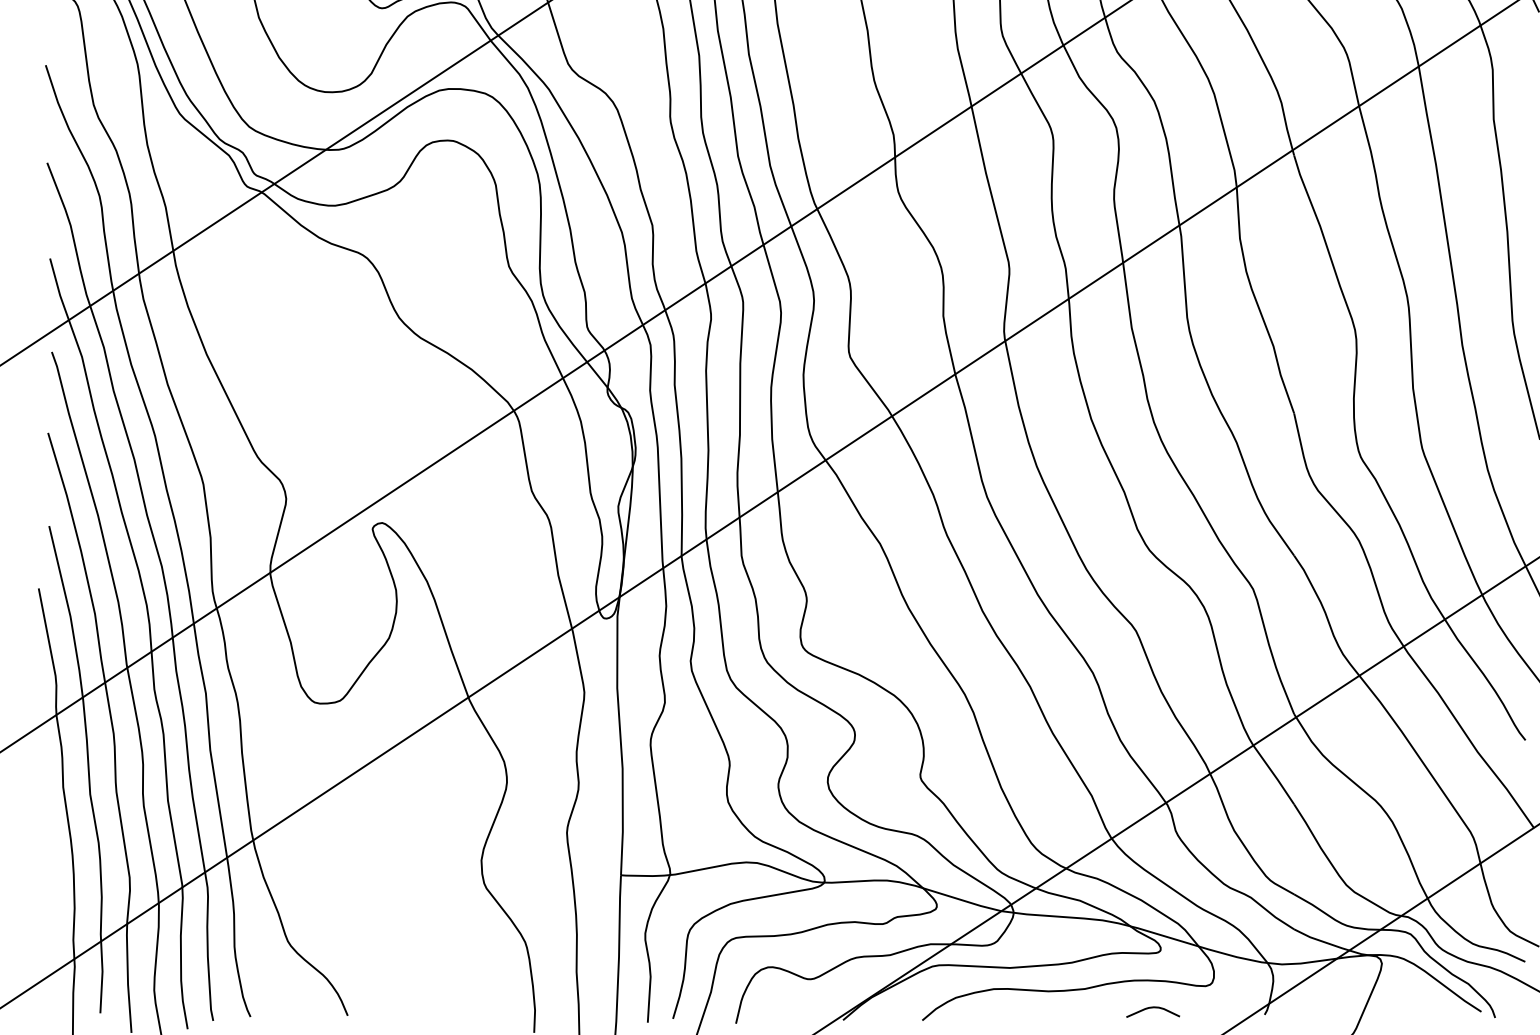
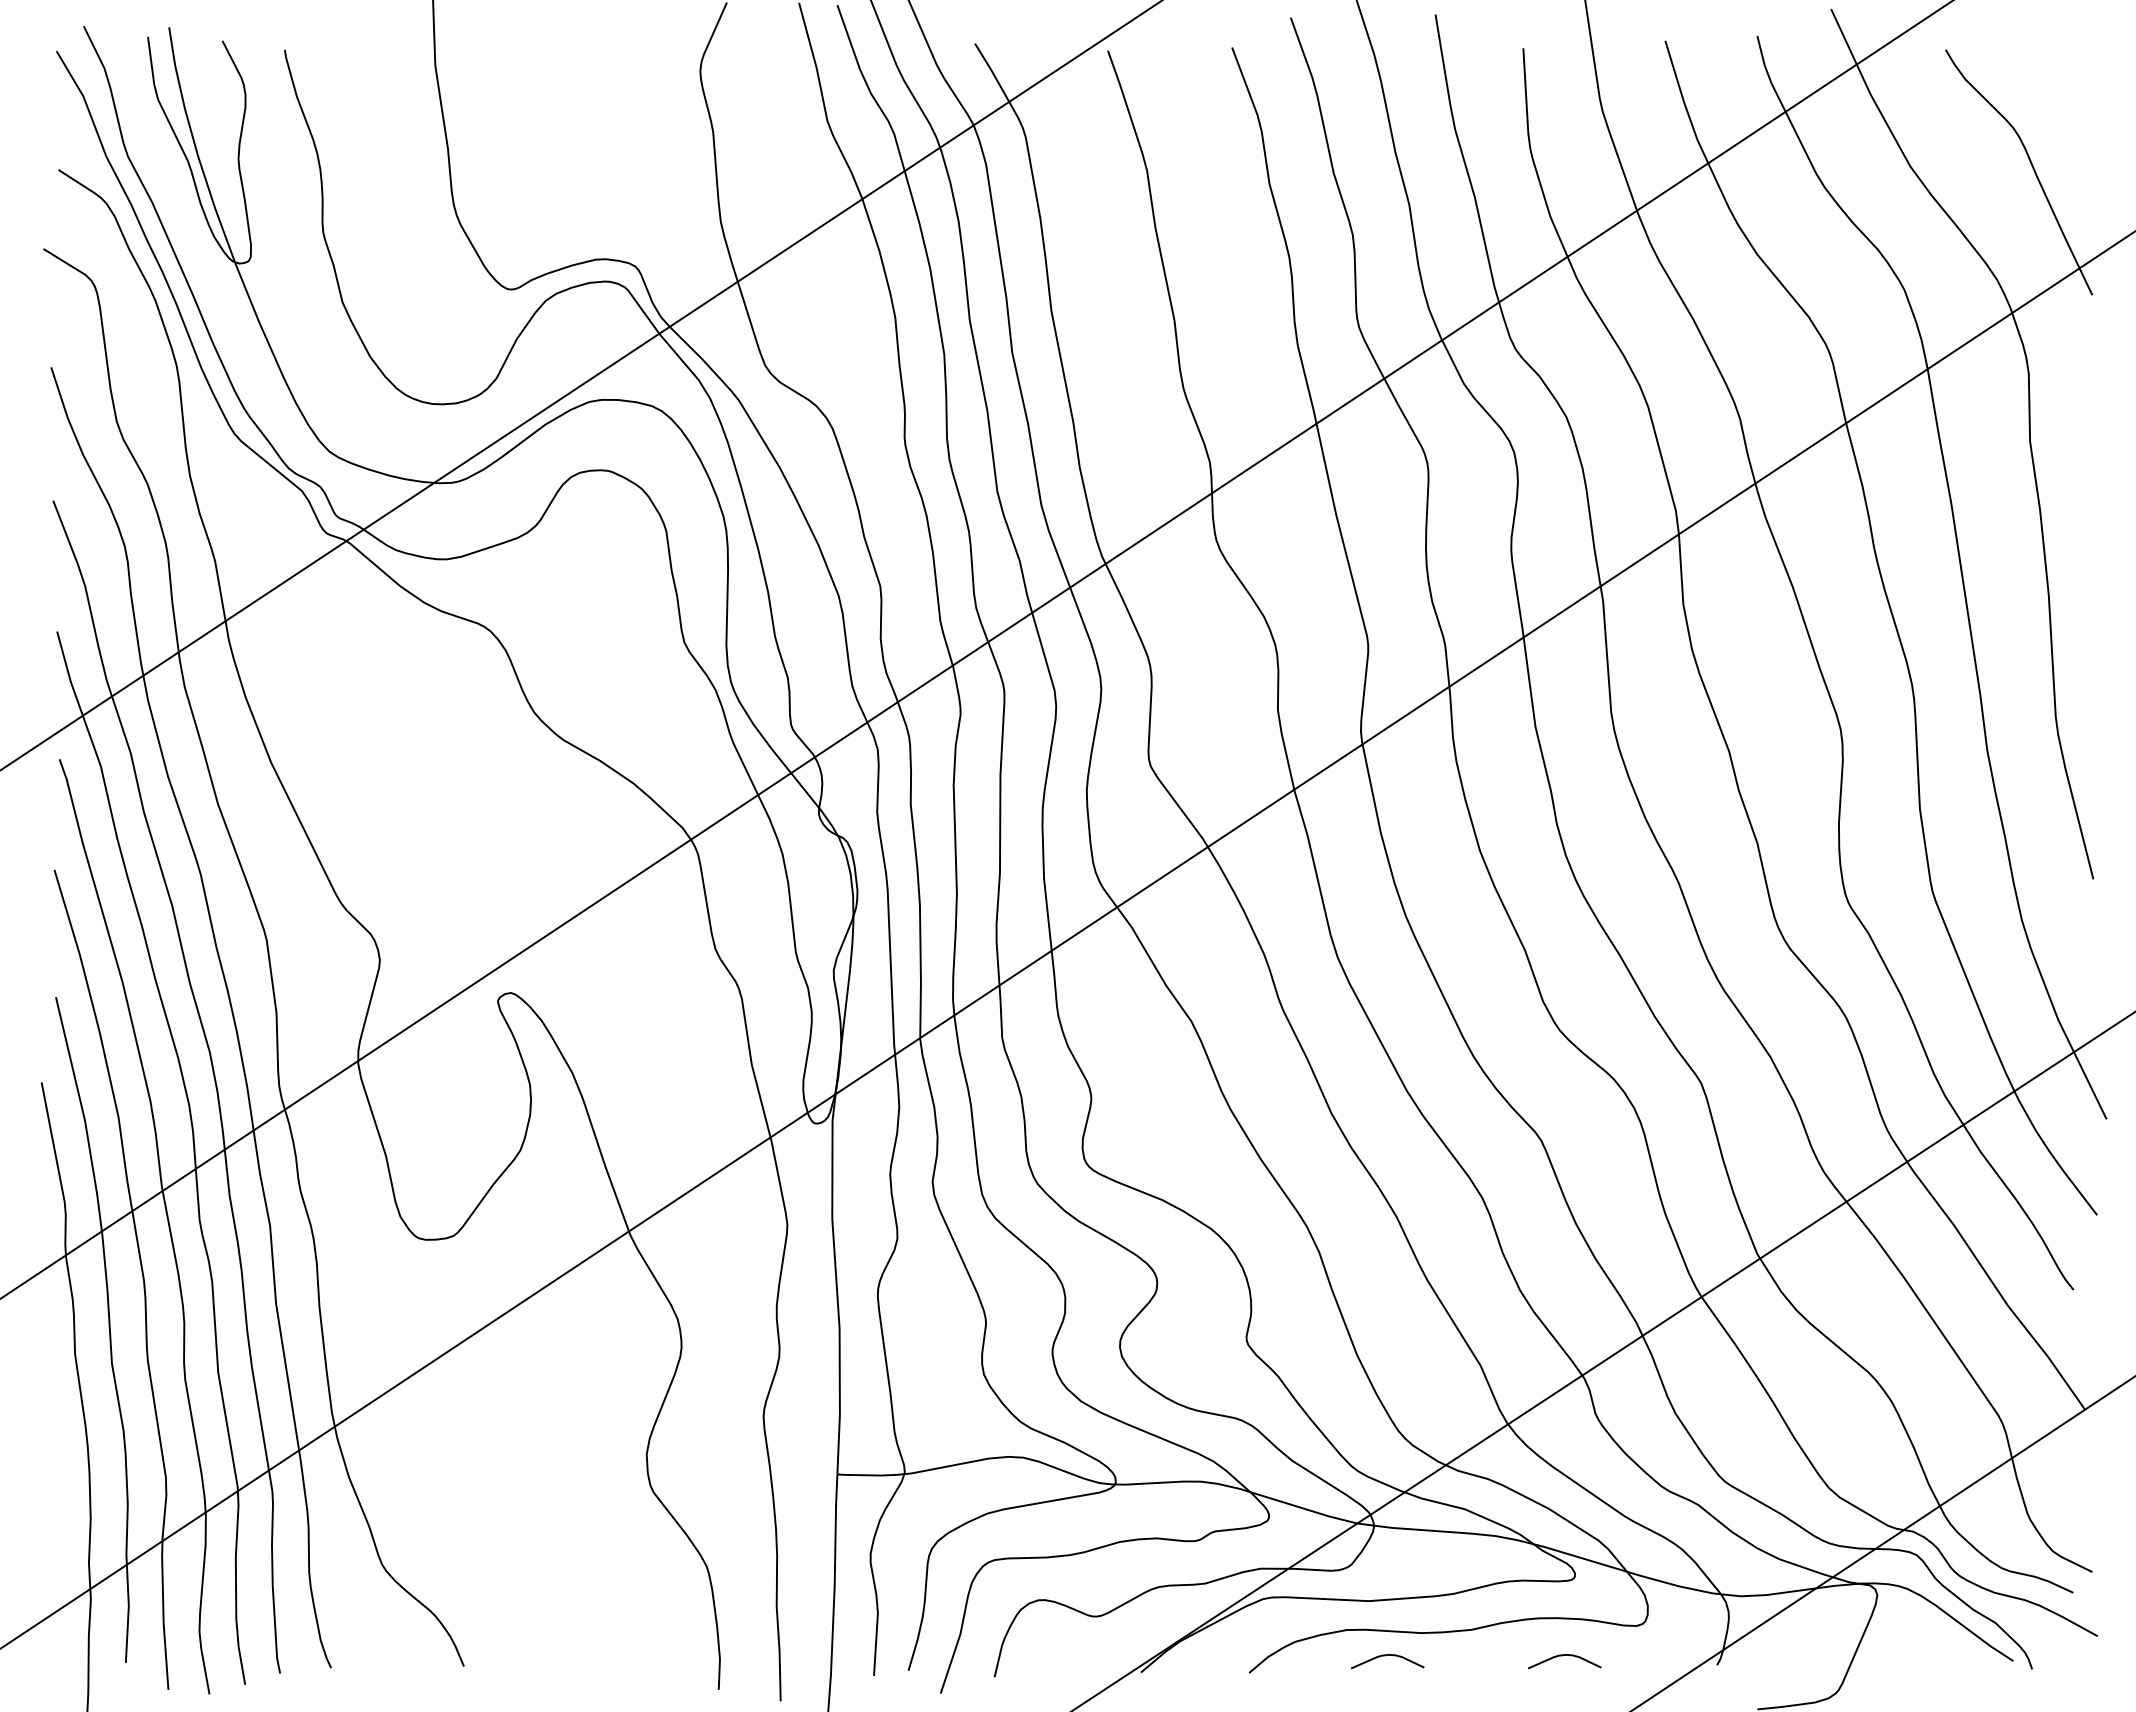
curve: (1022, 1008) -> (1385, 1656), added

